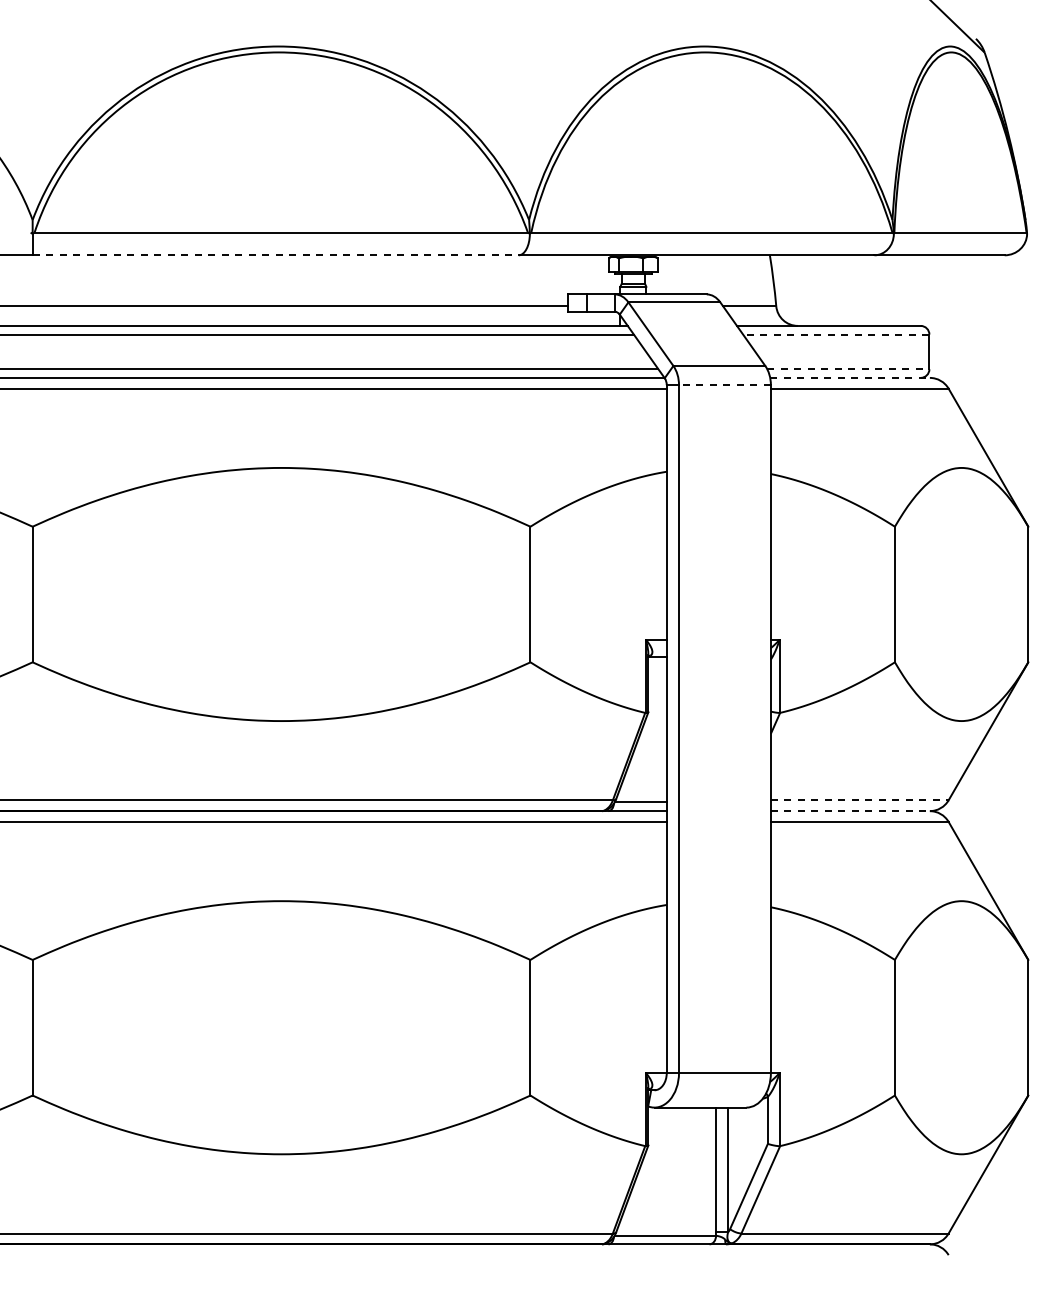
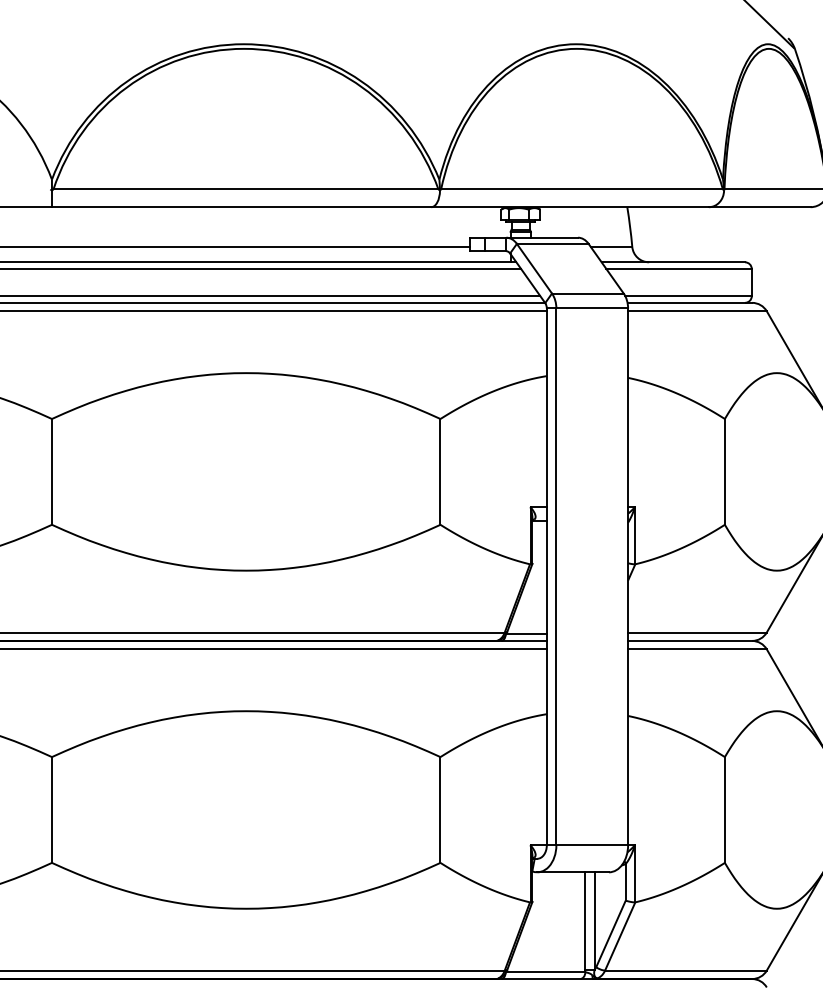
line: (276, 255) -> (242, 207), dashed -> solid
line: (835, 334) -> (678, 268), dashed -> solid
line: (848, 369) -> (688, 296), dashed -> solid
line: (850, 377) -> (690, 302), dashed -> solid
line: (724, 385) -> (591, 308), dashed -> solid
line: (859, 800) -> (697, 632), dashed -> solid
line: (850, 811) -> (690, 641), dashed -> solid

